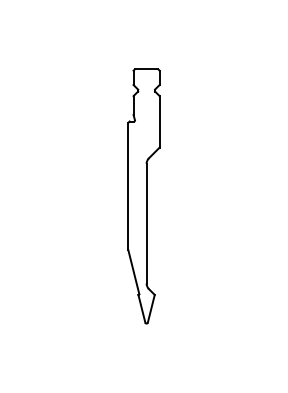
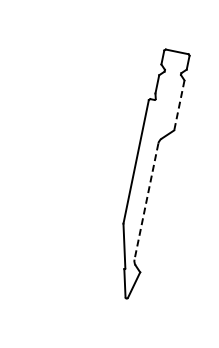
line: (159, 121) -> (179, 105), solid -> dashed
line: (146, 223) -> (146, 201), solid -> dashed

